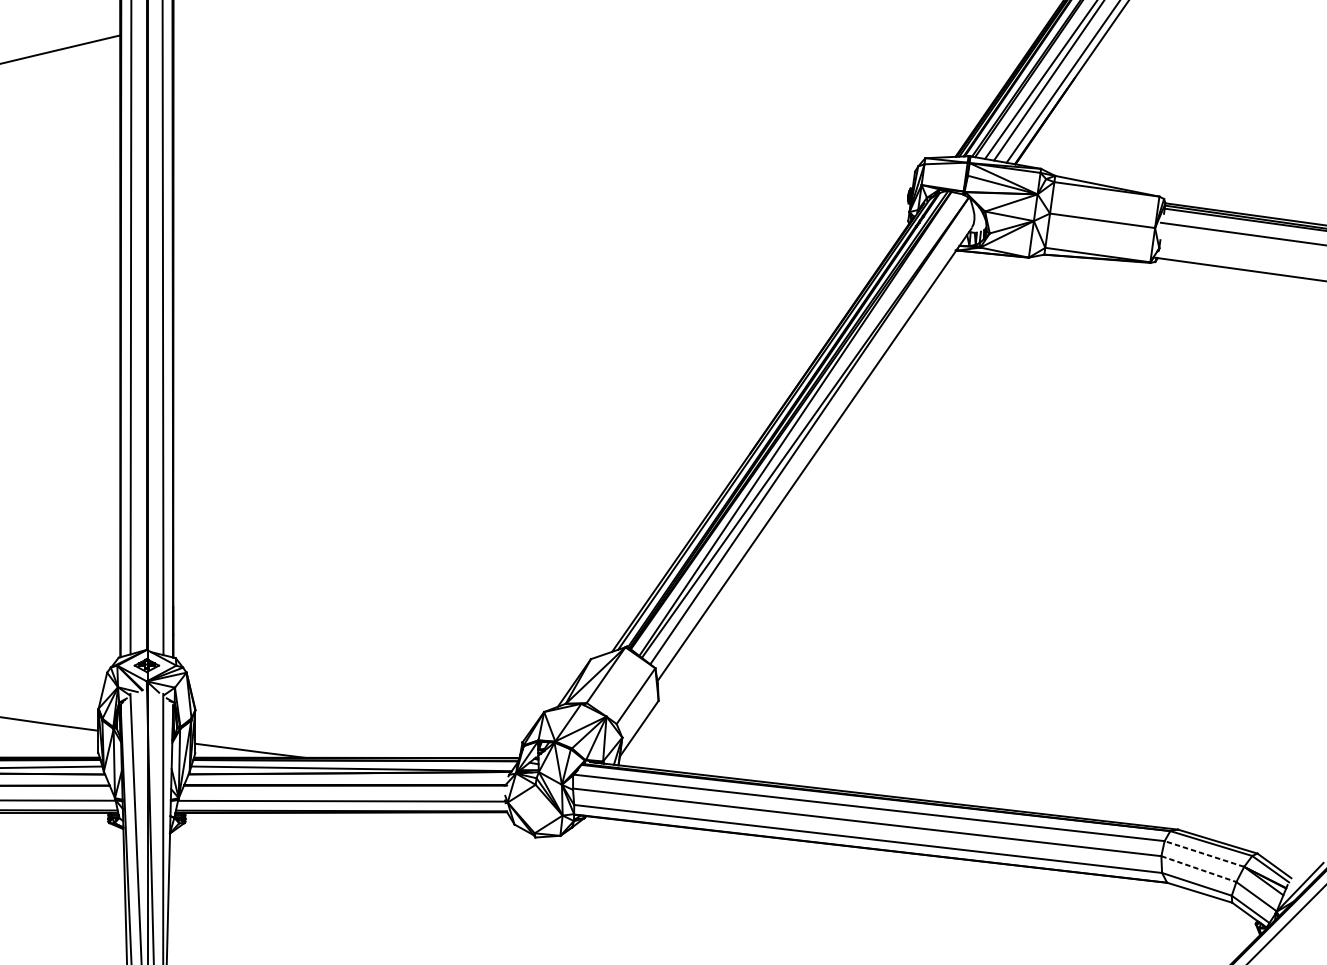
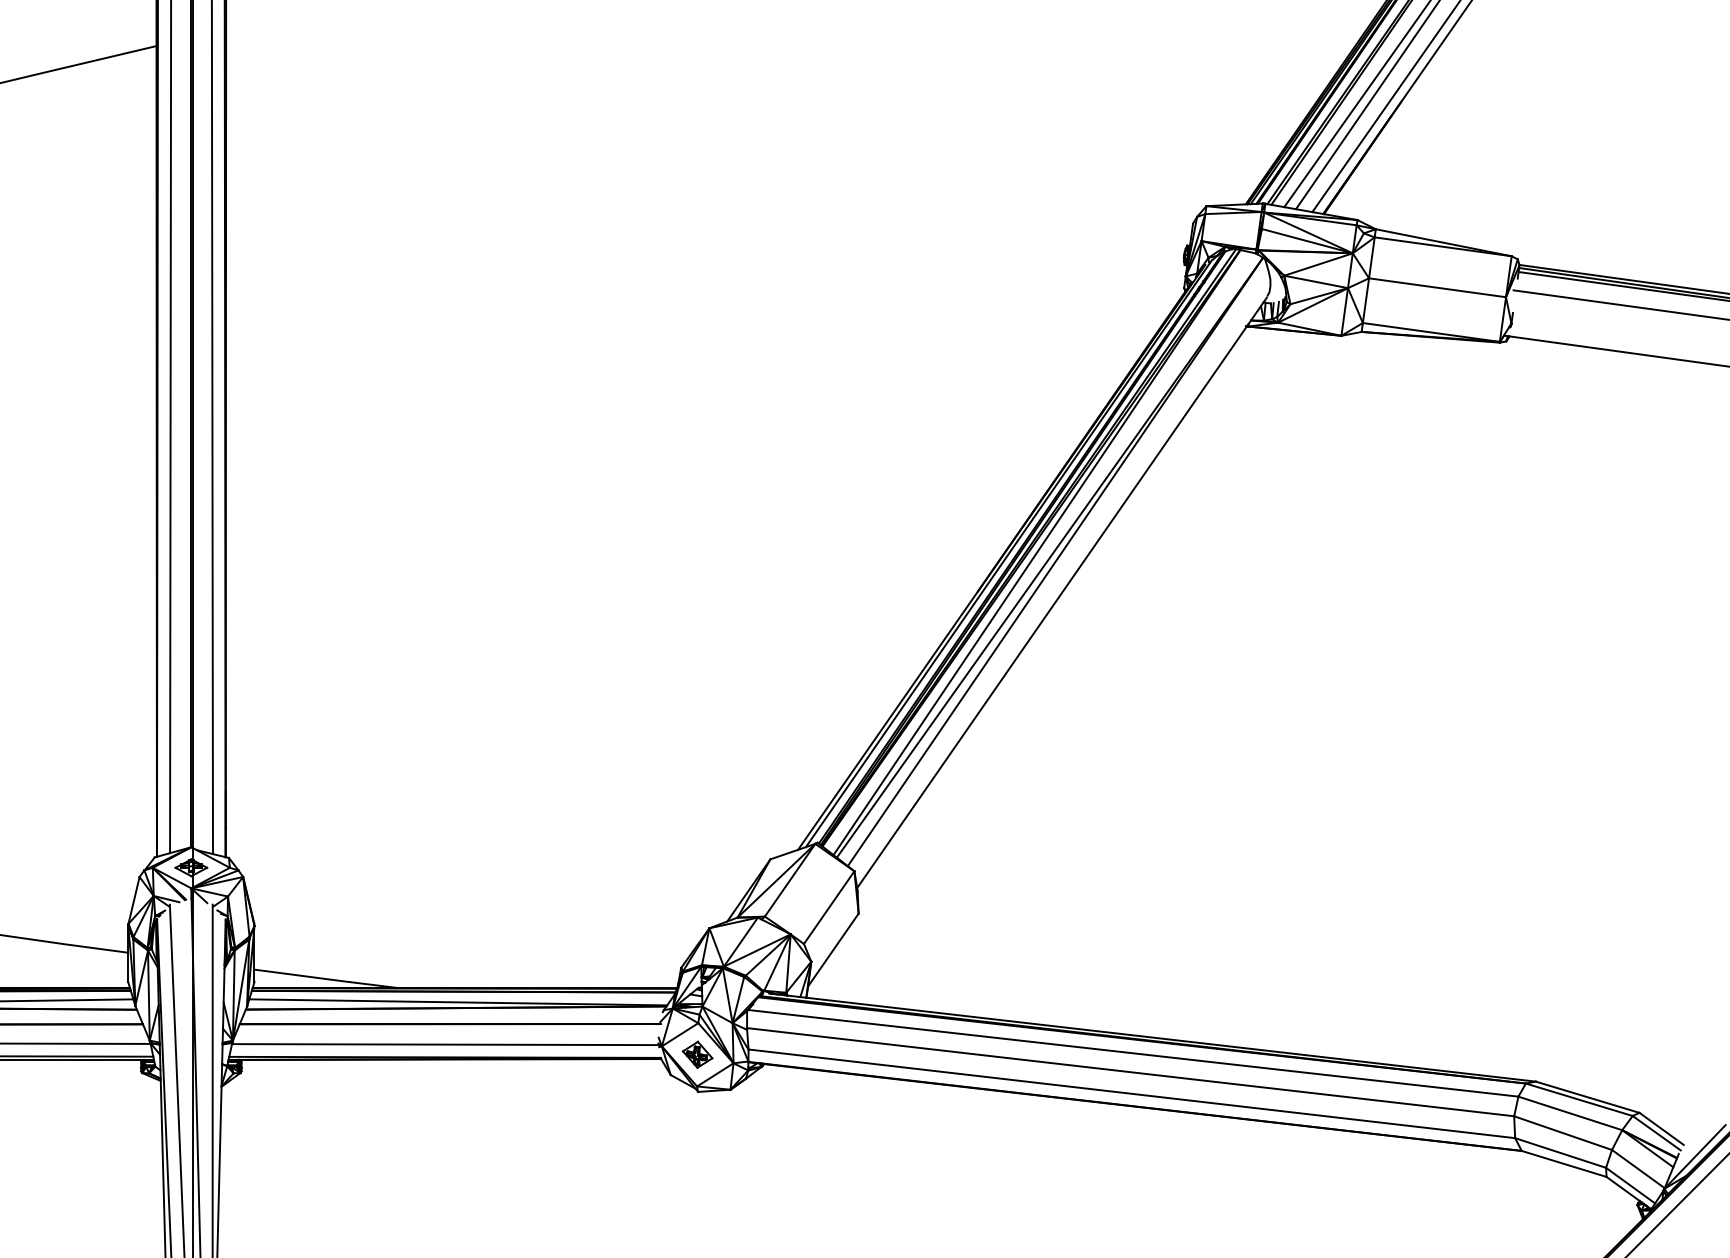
part: (535, 808) -> (697, 1054), added
line: (1204, 854) -> (1570, 1113), dashed -> solid
line: (1199, 869) -> (1563, 1133), dashed -> solid

